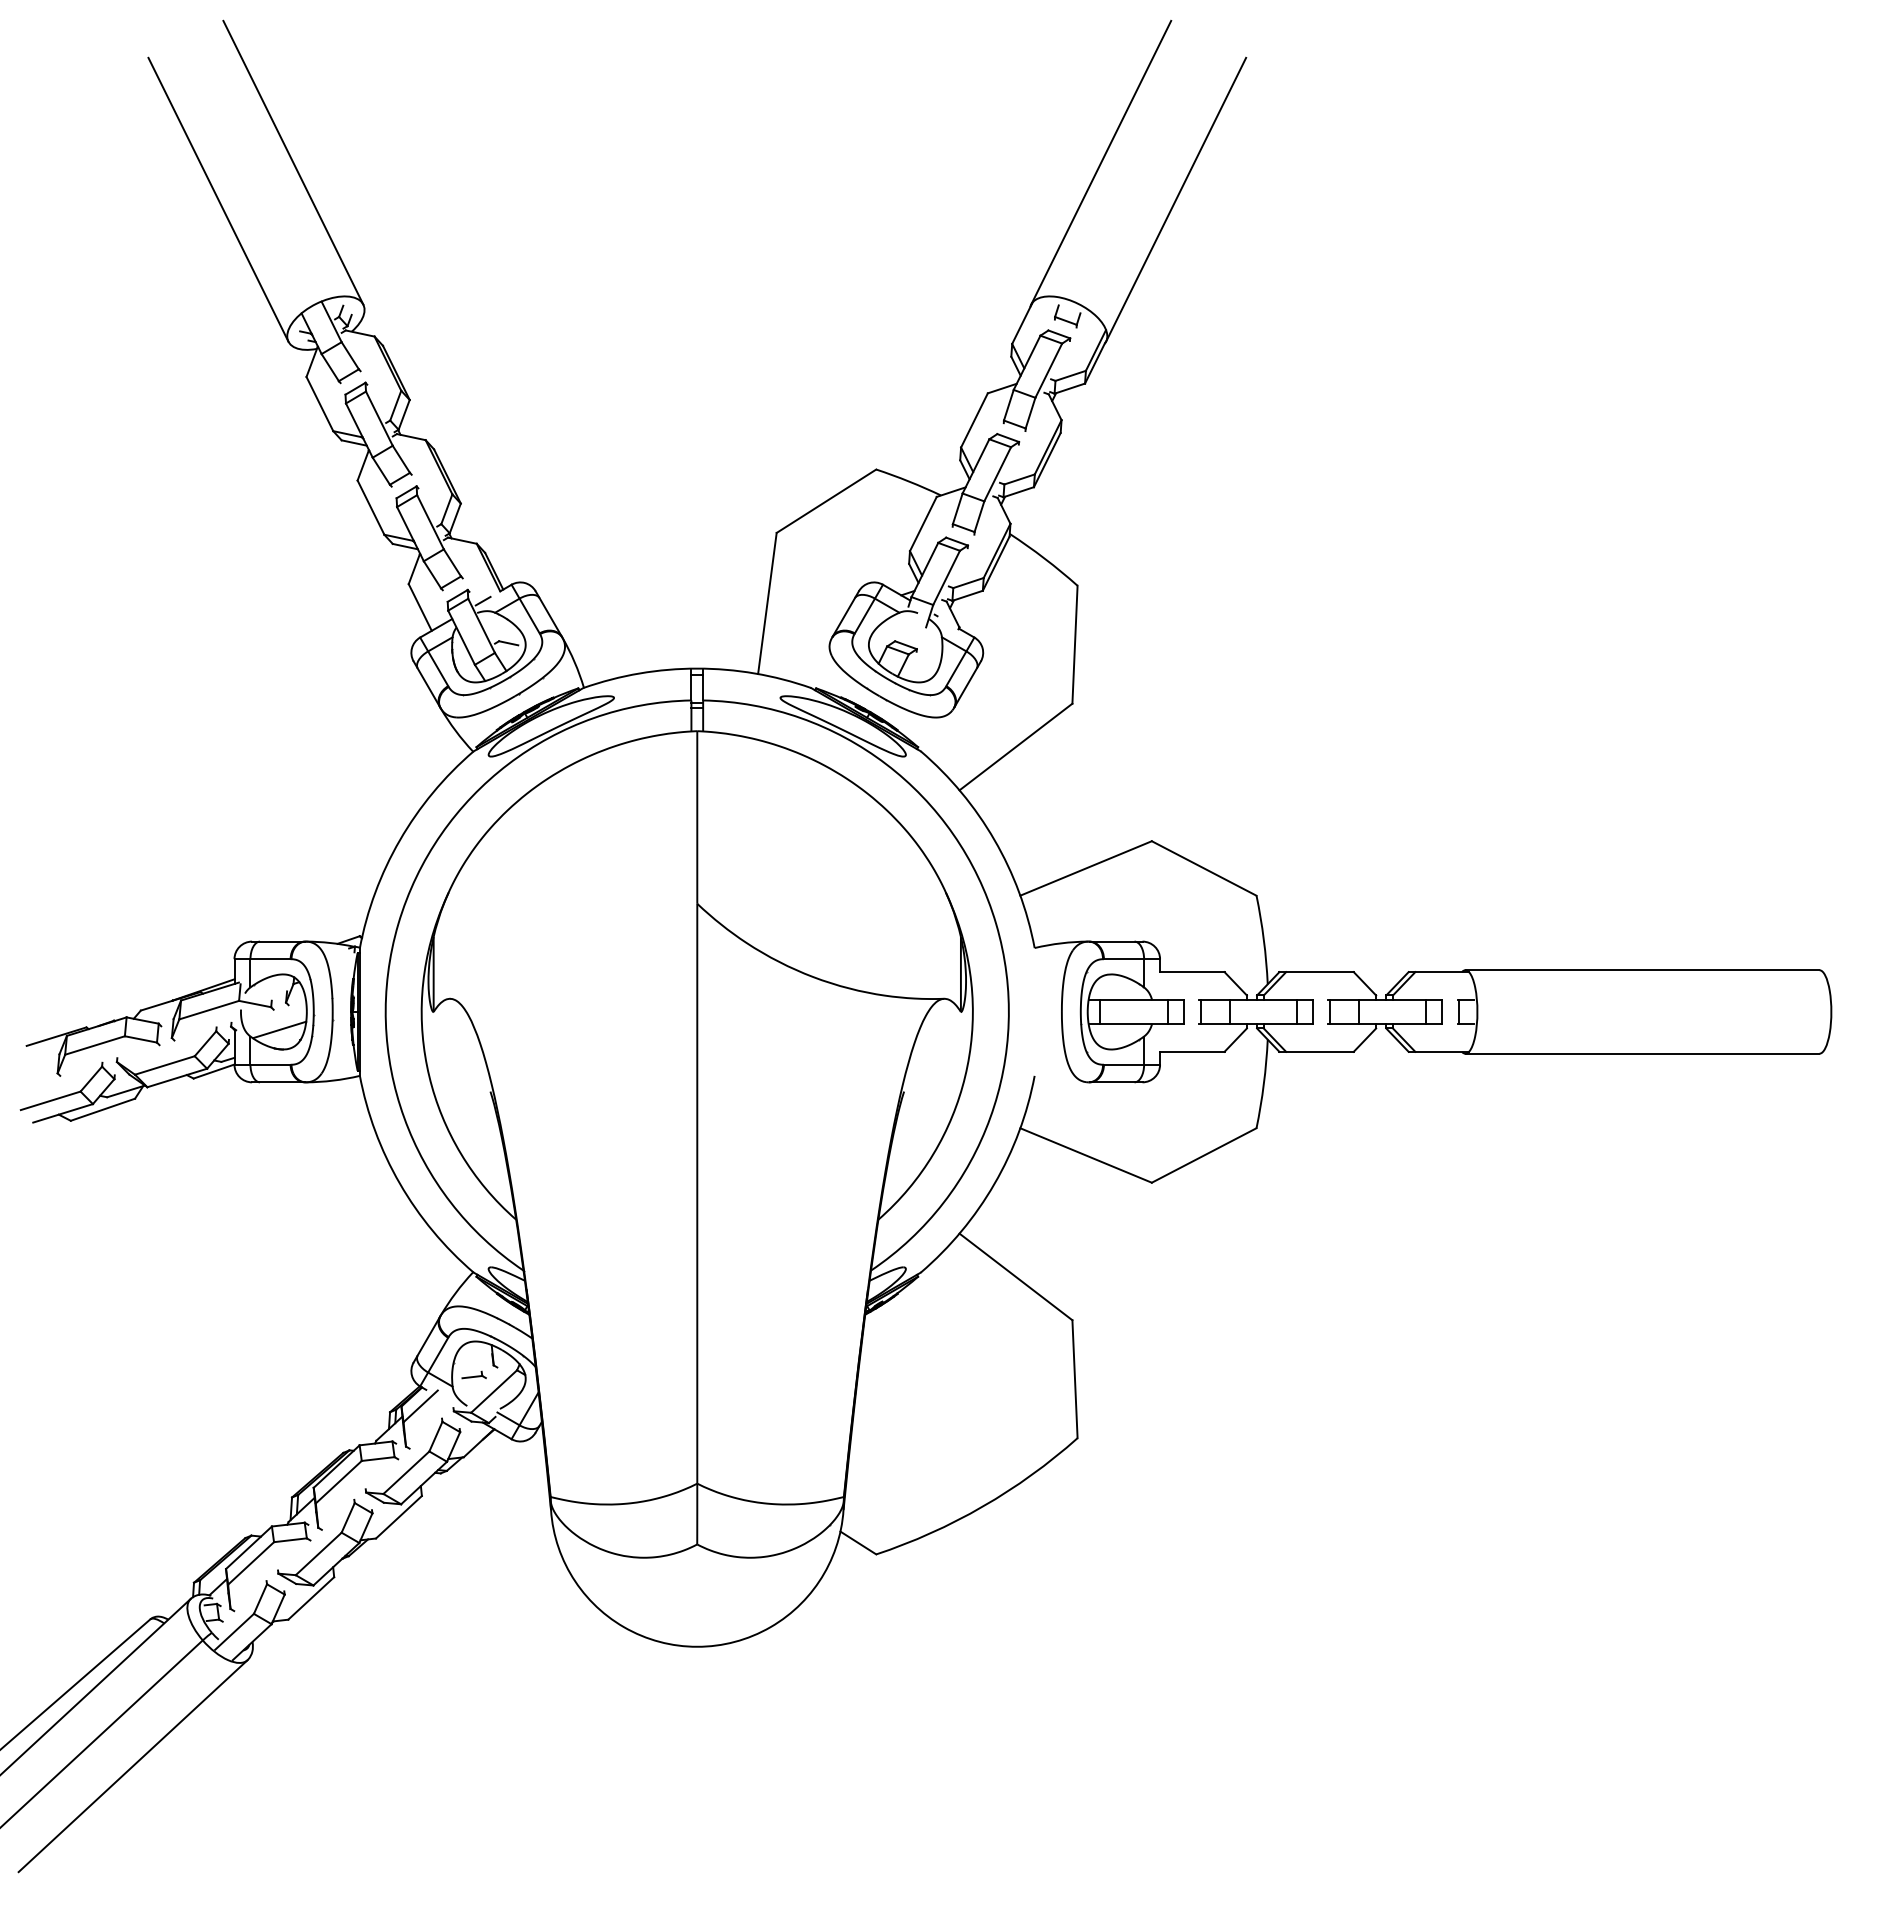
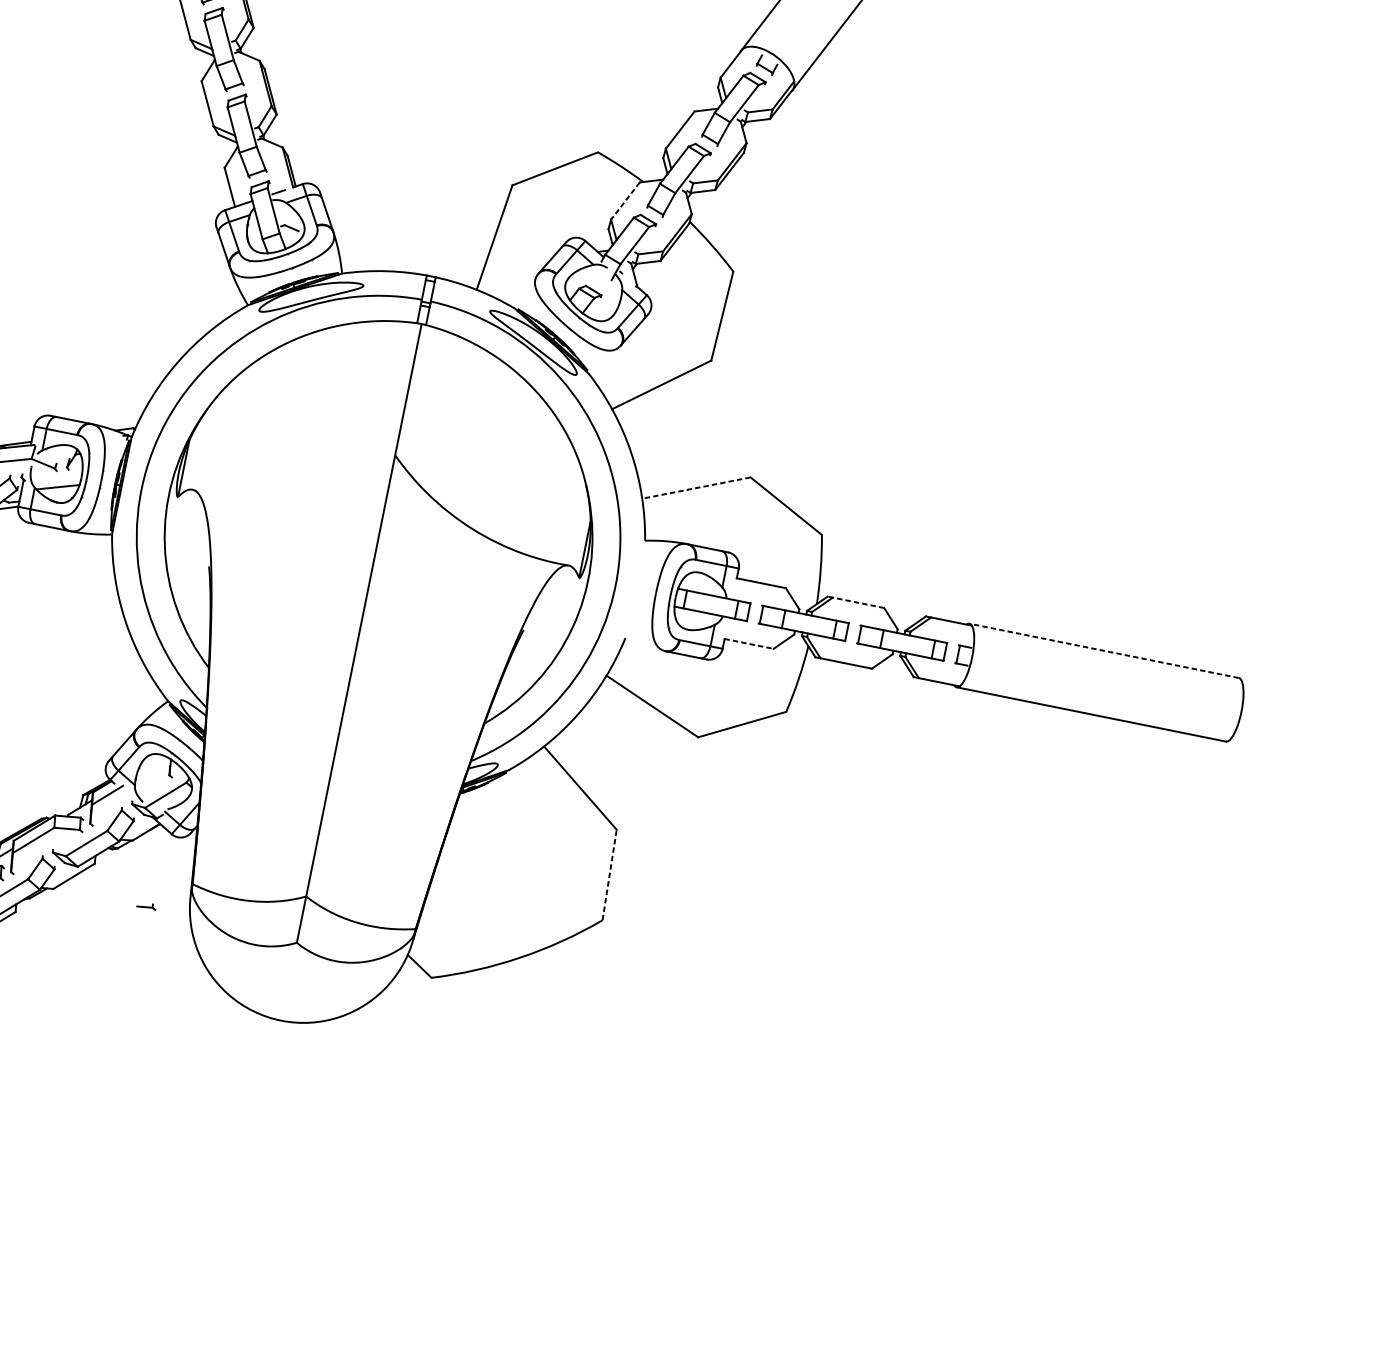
line: (923, 524) -> (625, 201), solid -> dashed
line: (1085, 868) -> (695, 488), solid -> dashed
line: (1642, 970) -> (1104, 651), solid -> dashed
line: (1316, 972) -> (855, 602), solid -> dashed
line: (1192, 1051) -> (749, 643), solid -> dashed
part: (473, 1374) -> (146, 905), moved
line: (1074, 1378) -> (609, 874), solid -> dashed

